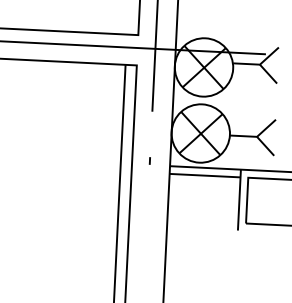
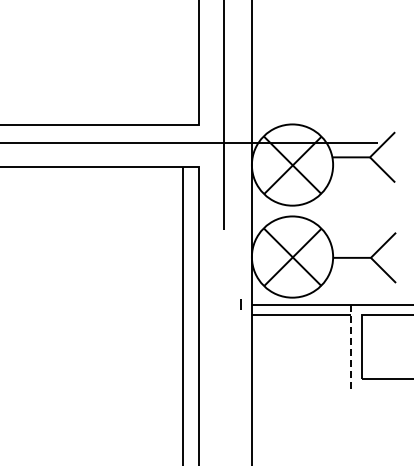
line: (149, 160) -> (240, 304), moved
line: (239, 200) -> (350, 347), solid -> dashed

